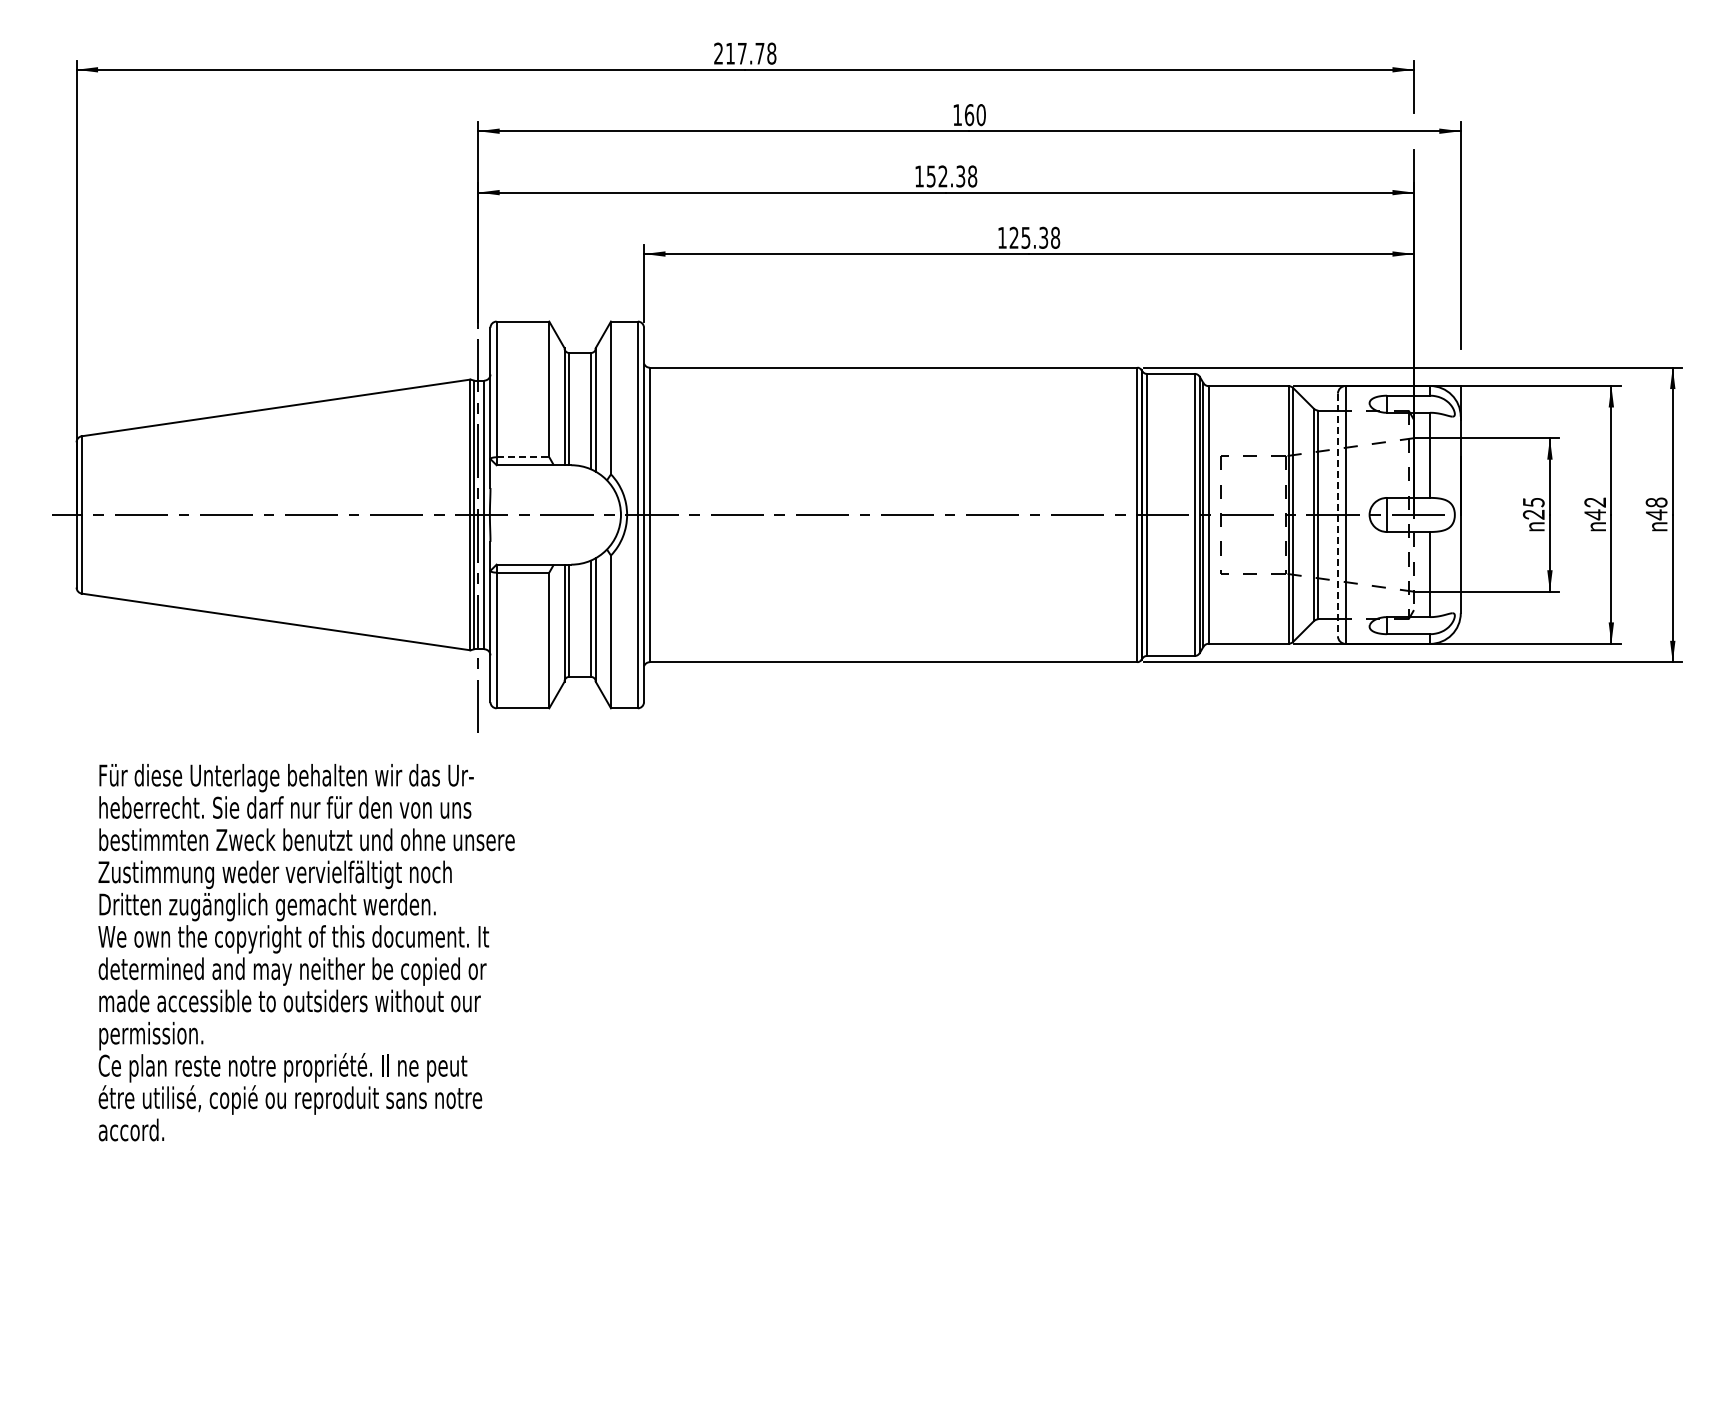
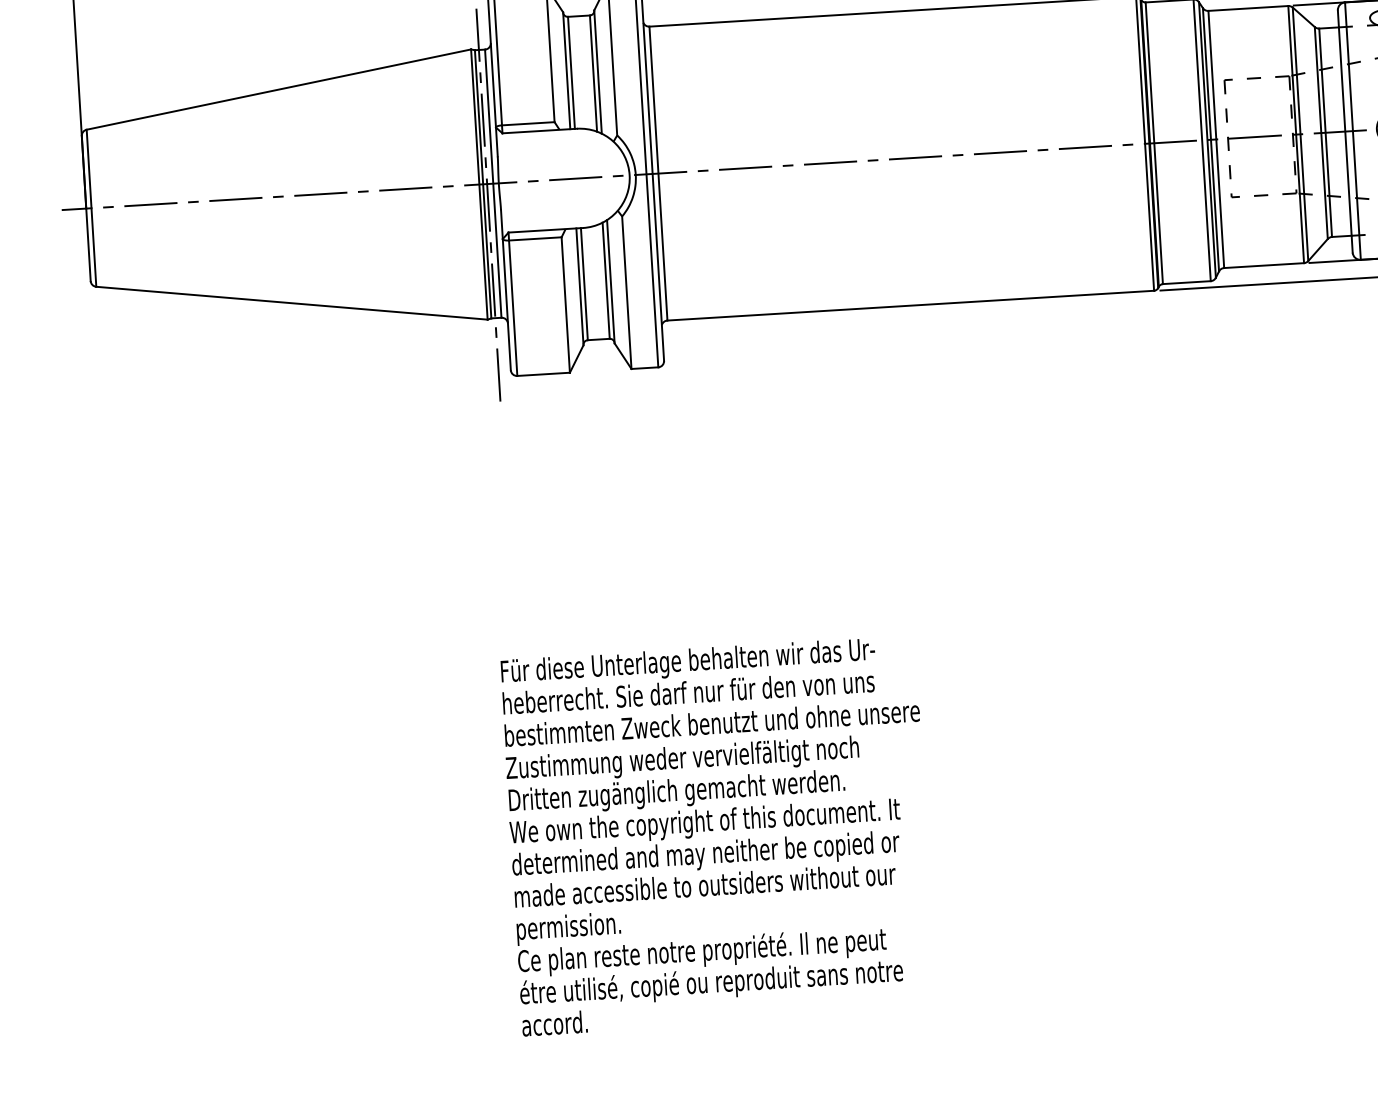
line: (523, 457) -> (528, 123), dashed -> solid
line: (1337, 515) -> (1344, 132), dashed -> solid
text: (306, 952) -> (718, 835), moved

